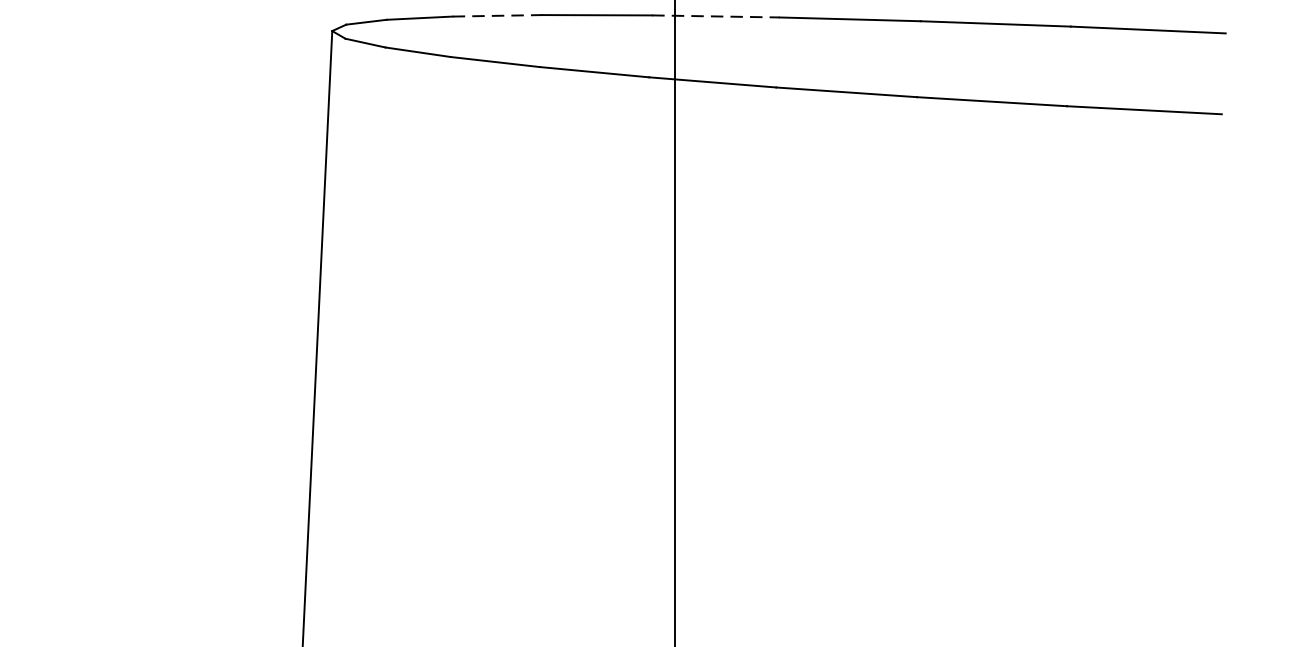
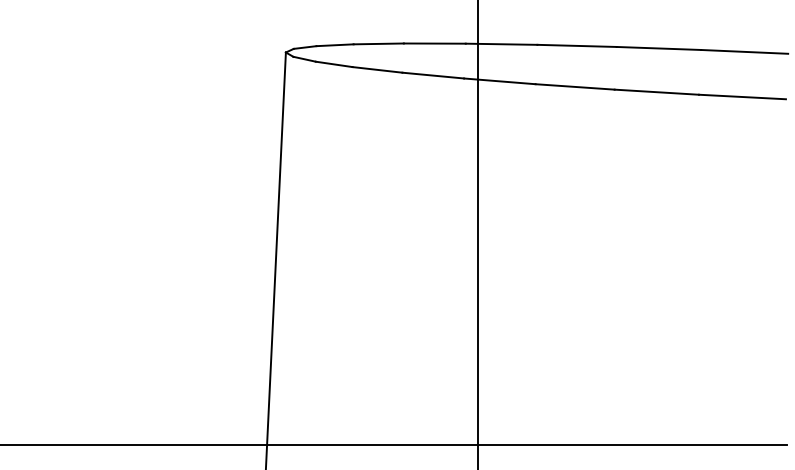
line: (498, 15) -> (379, 43), dashed -> solid
line: (715, 16) -> (501, 44), dashed -> solid

